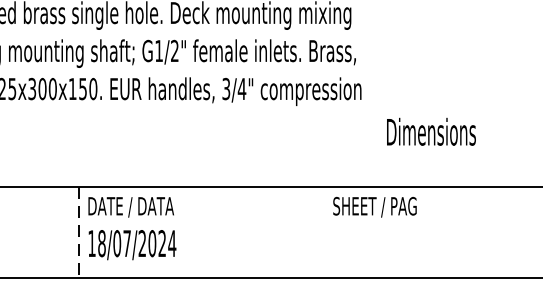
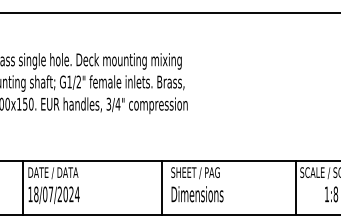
text: (431, 132) -> (197, 194), moved
line: (316, 231) -> (161, 187), added
line: (78, 233) -> (22, 188), dashed -> solid

